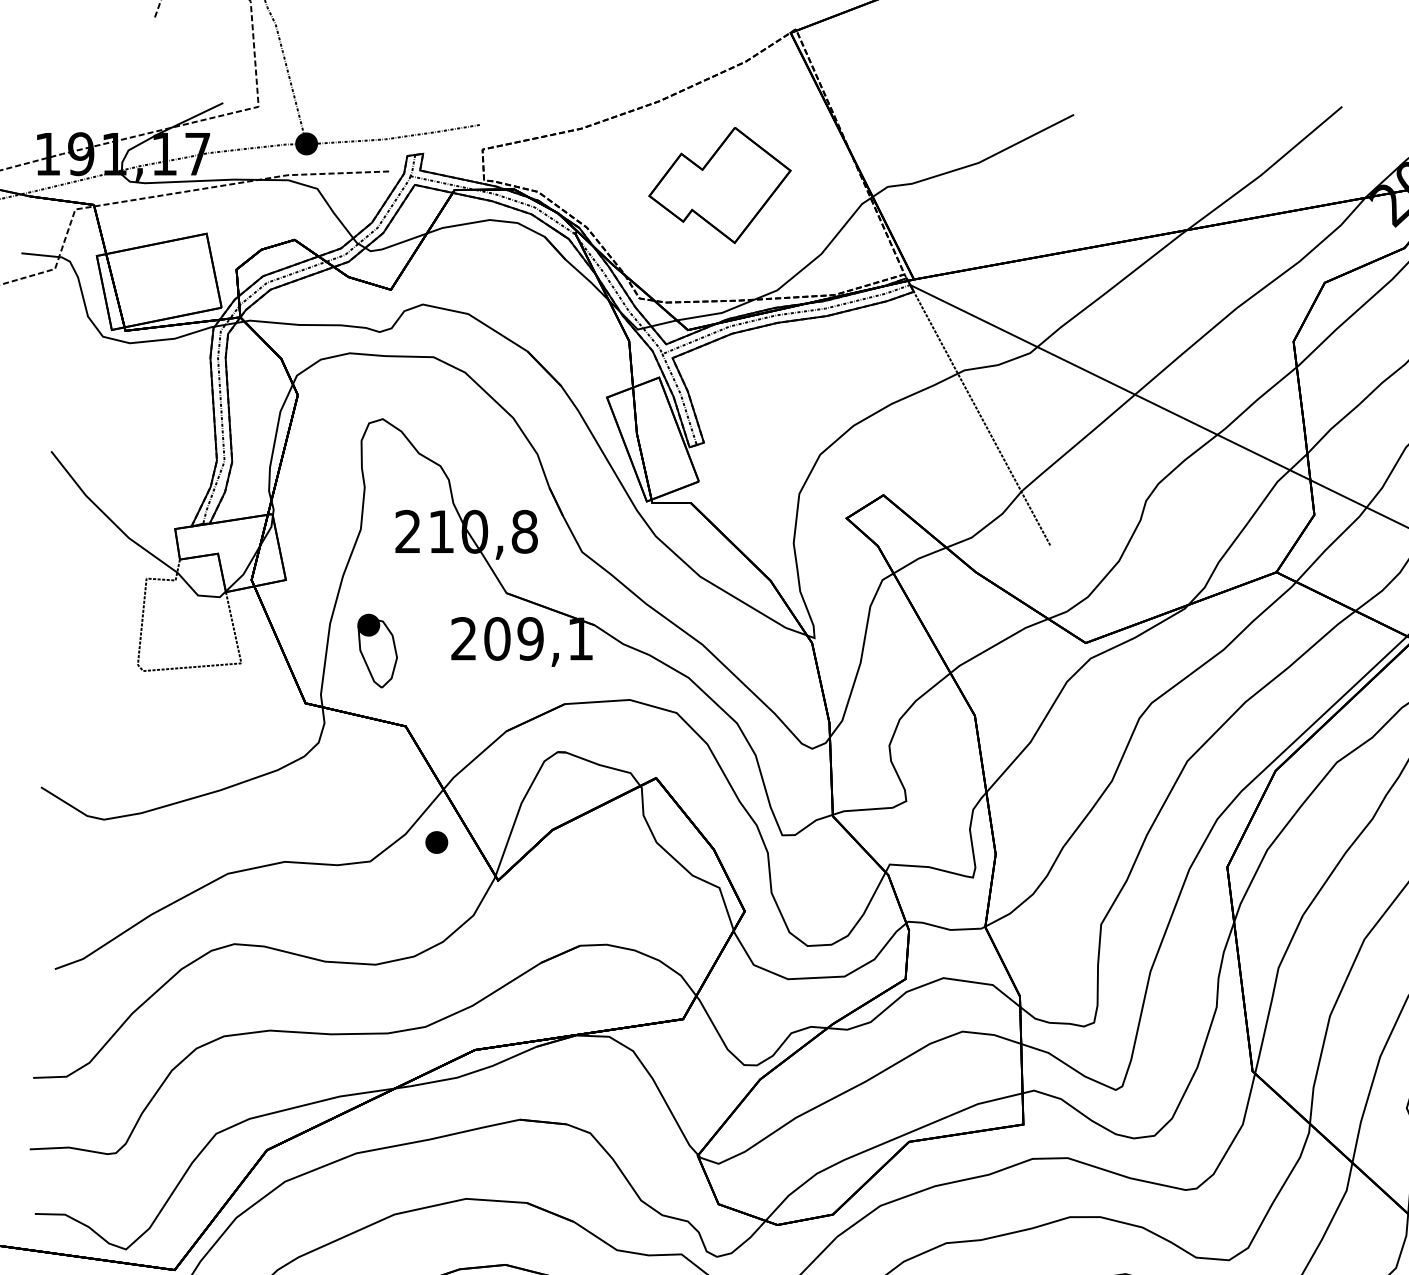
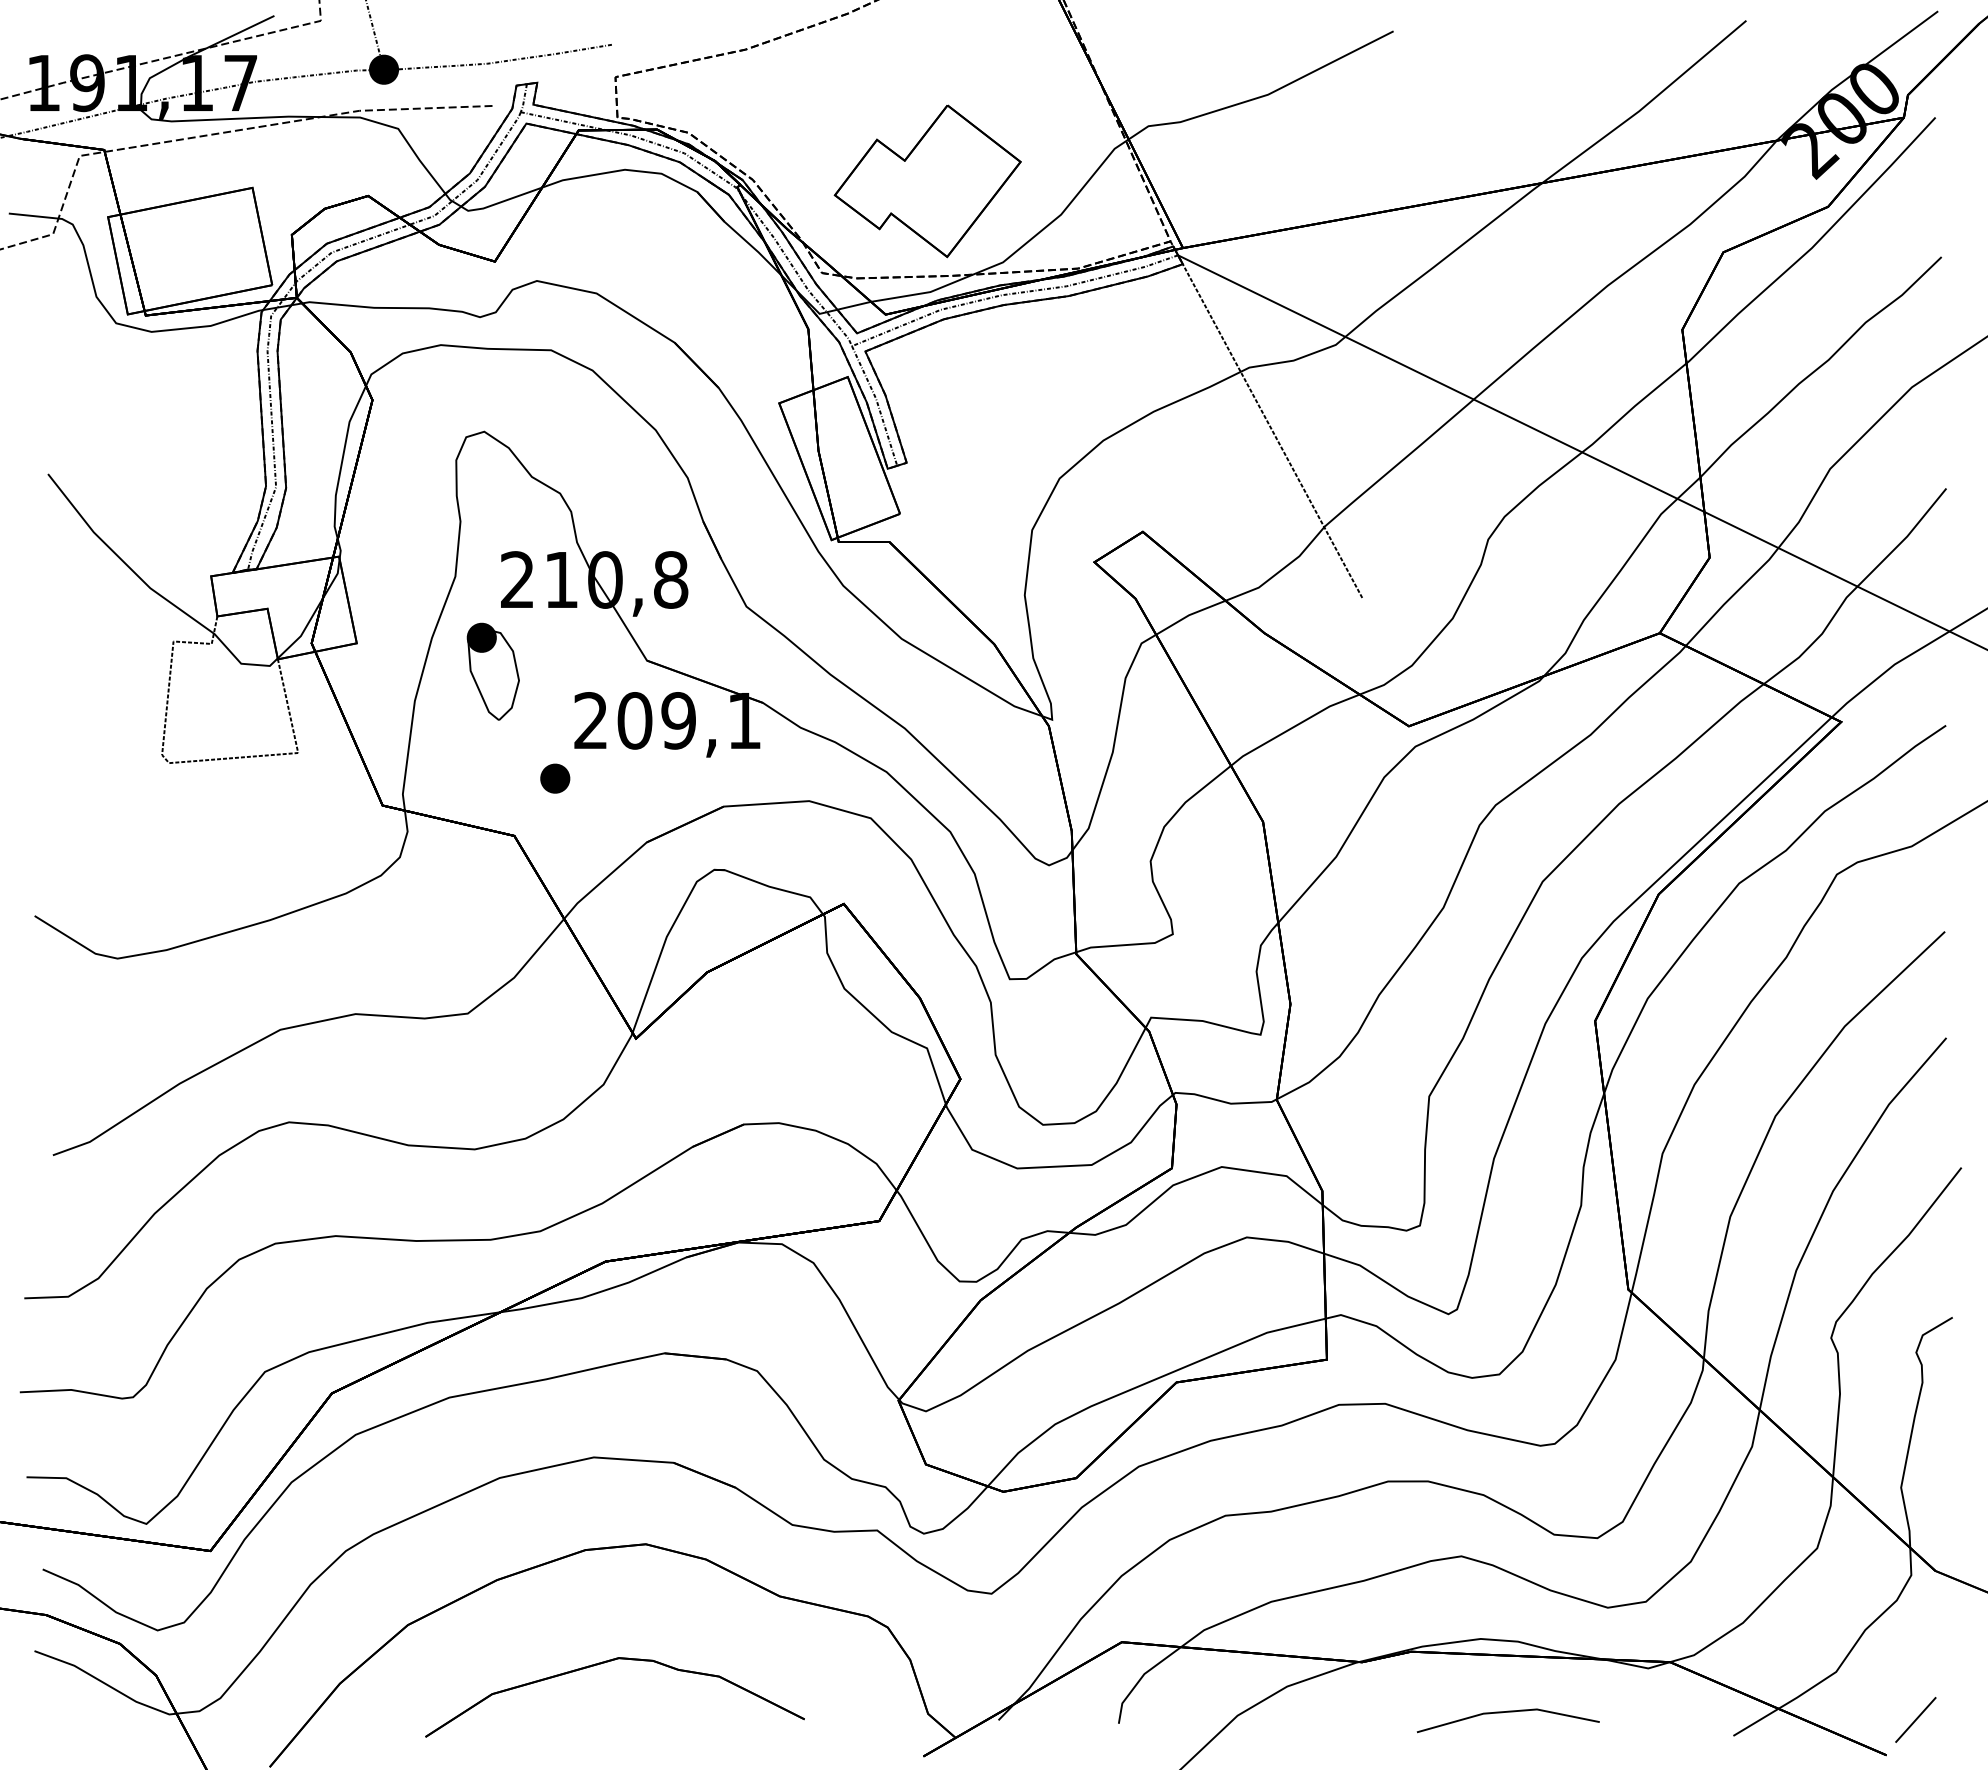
part: (719, 185) -> (927, 181), moved
part: (376, 650) -> (492, 671), moved
part: (436, 842) -> (555, 778), moved

